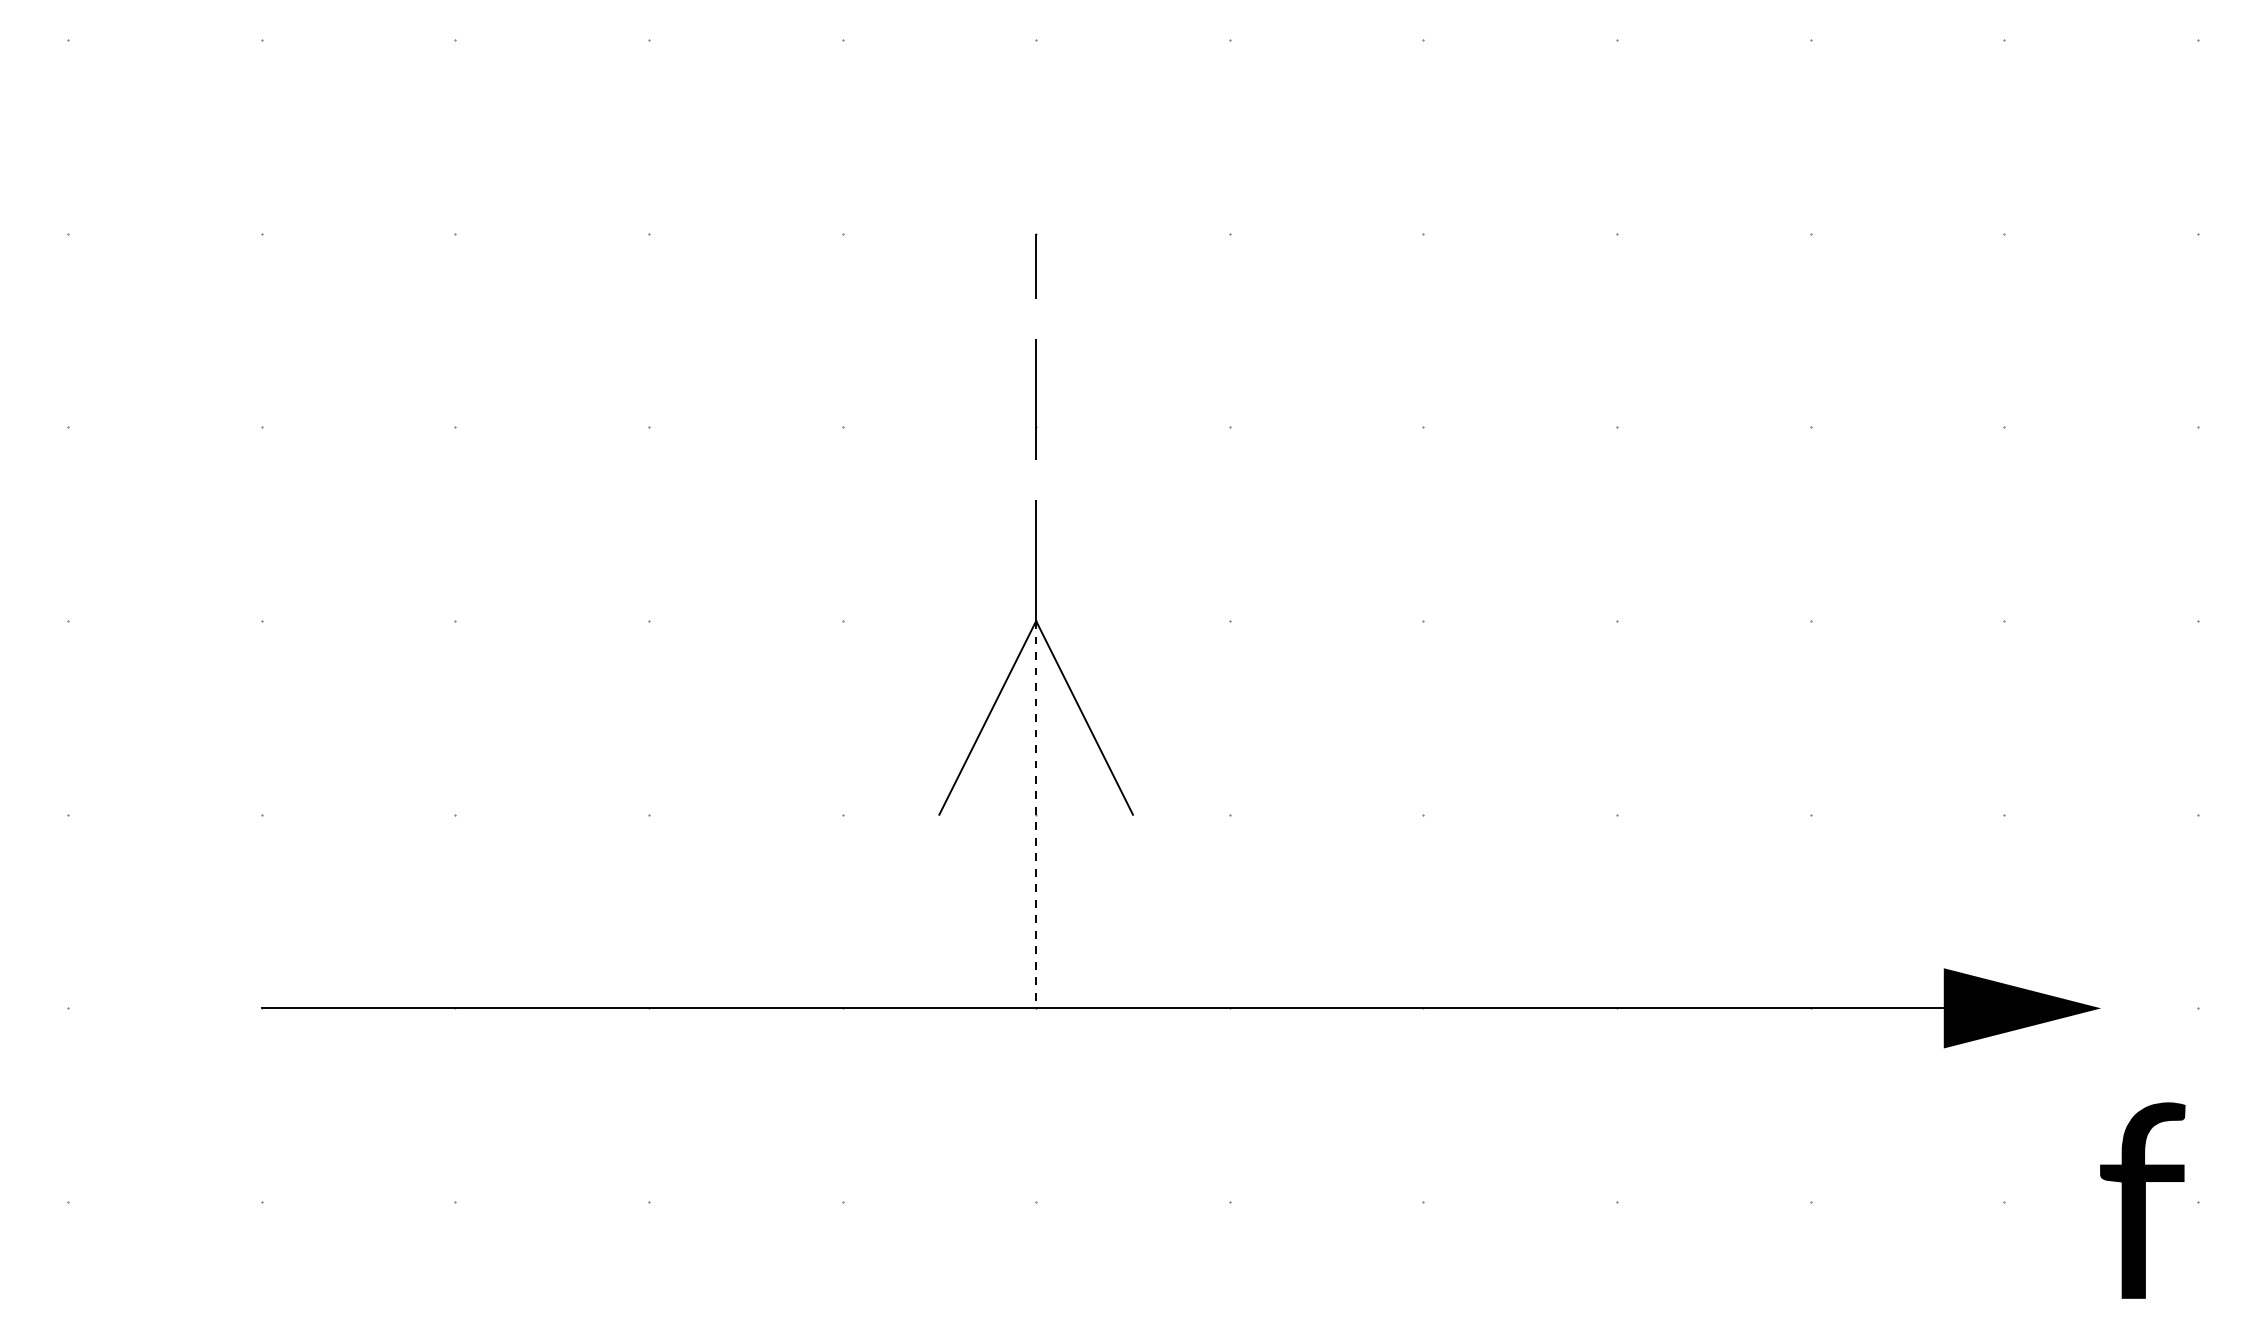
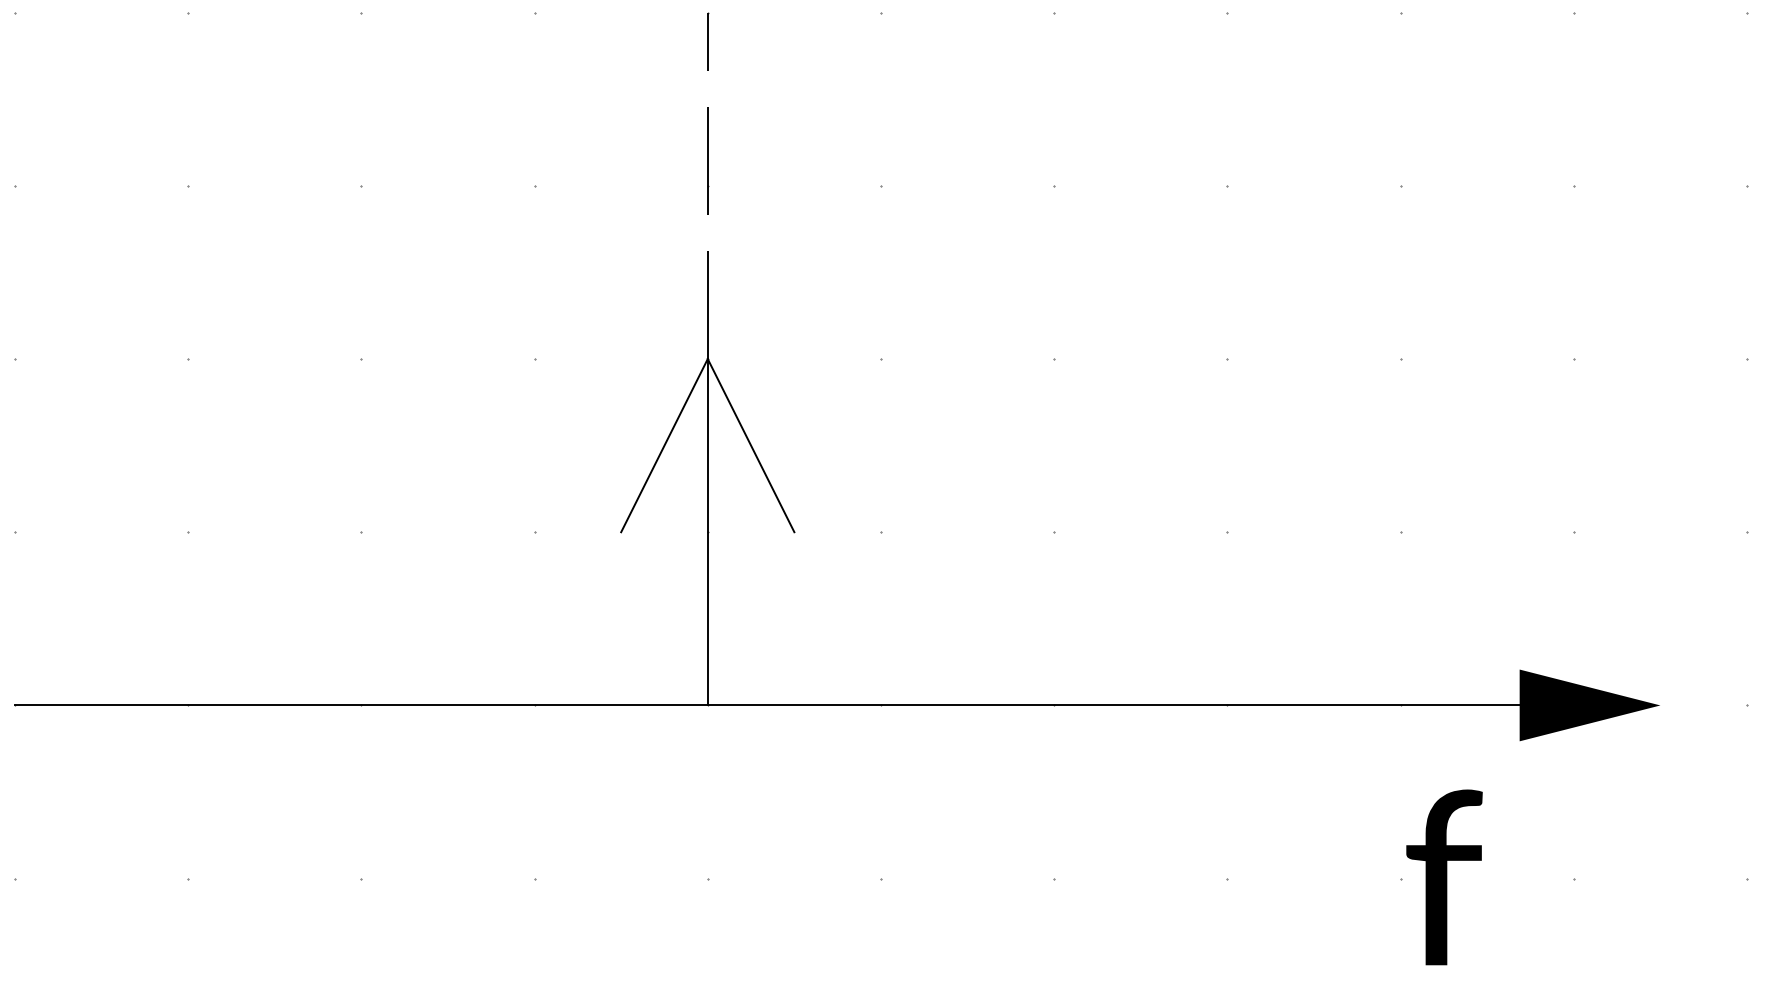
line: (1036, 814) -> (708, 532), dashed -> solid
text: (2142, 1200) -> (1444, 877), moved

